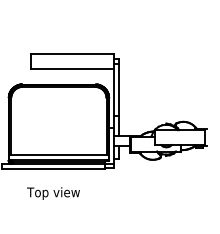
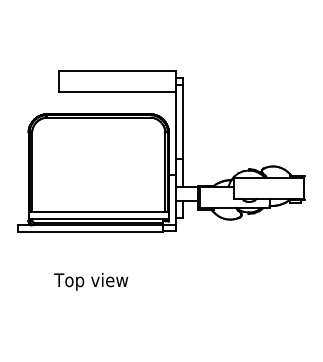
text: (53, 193) -> (91, 281), moved

